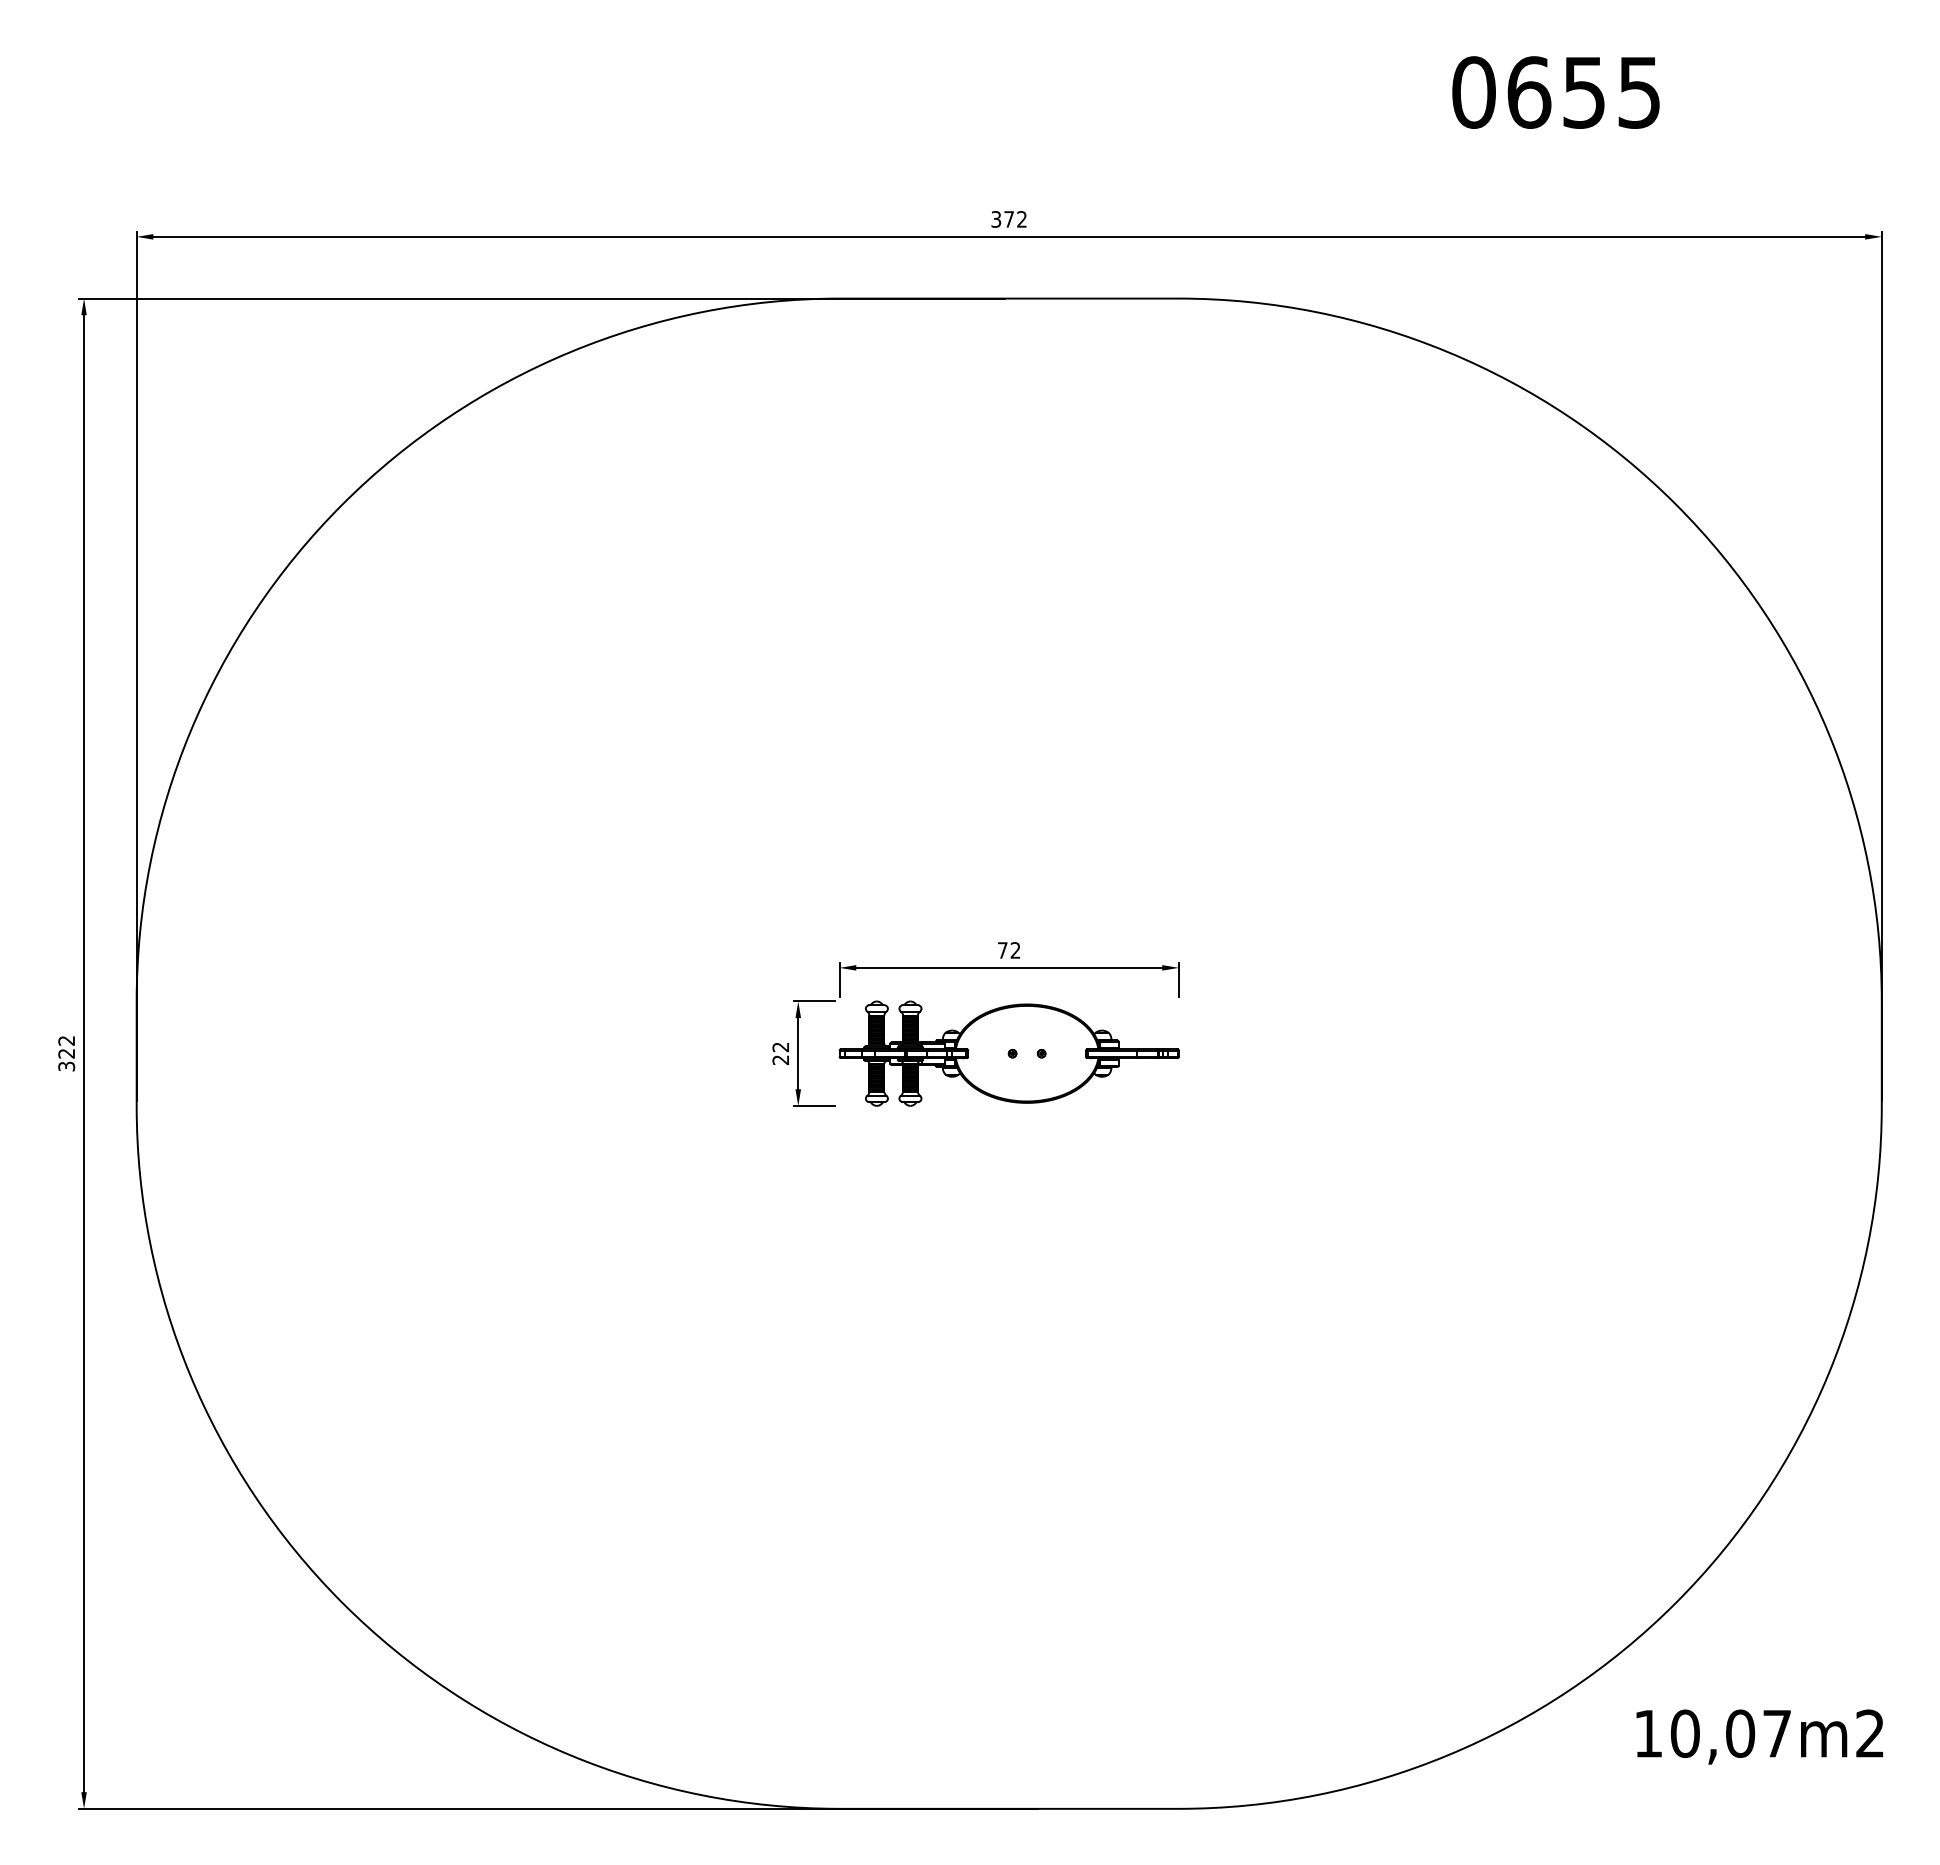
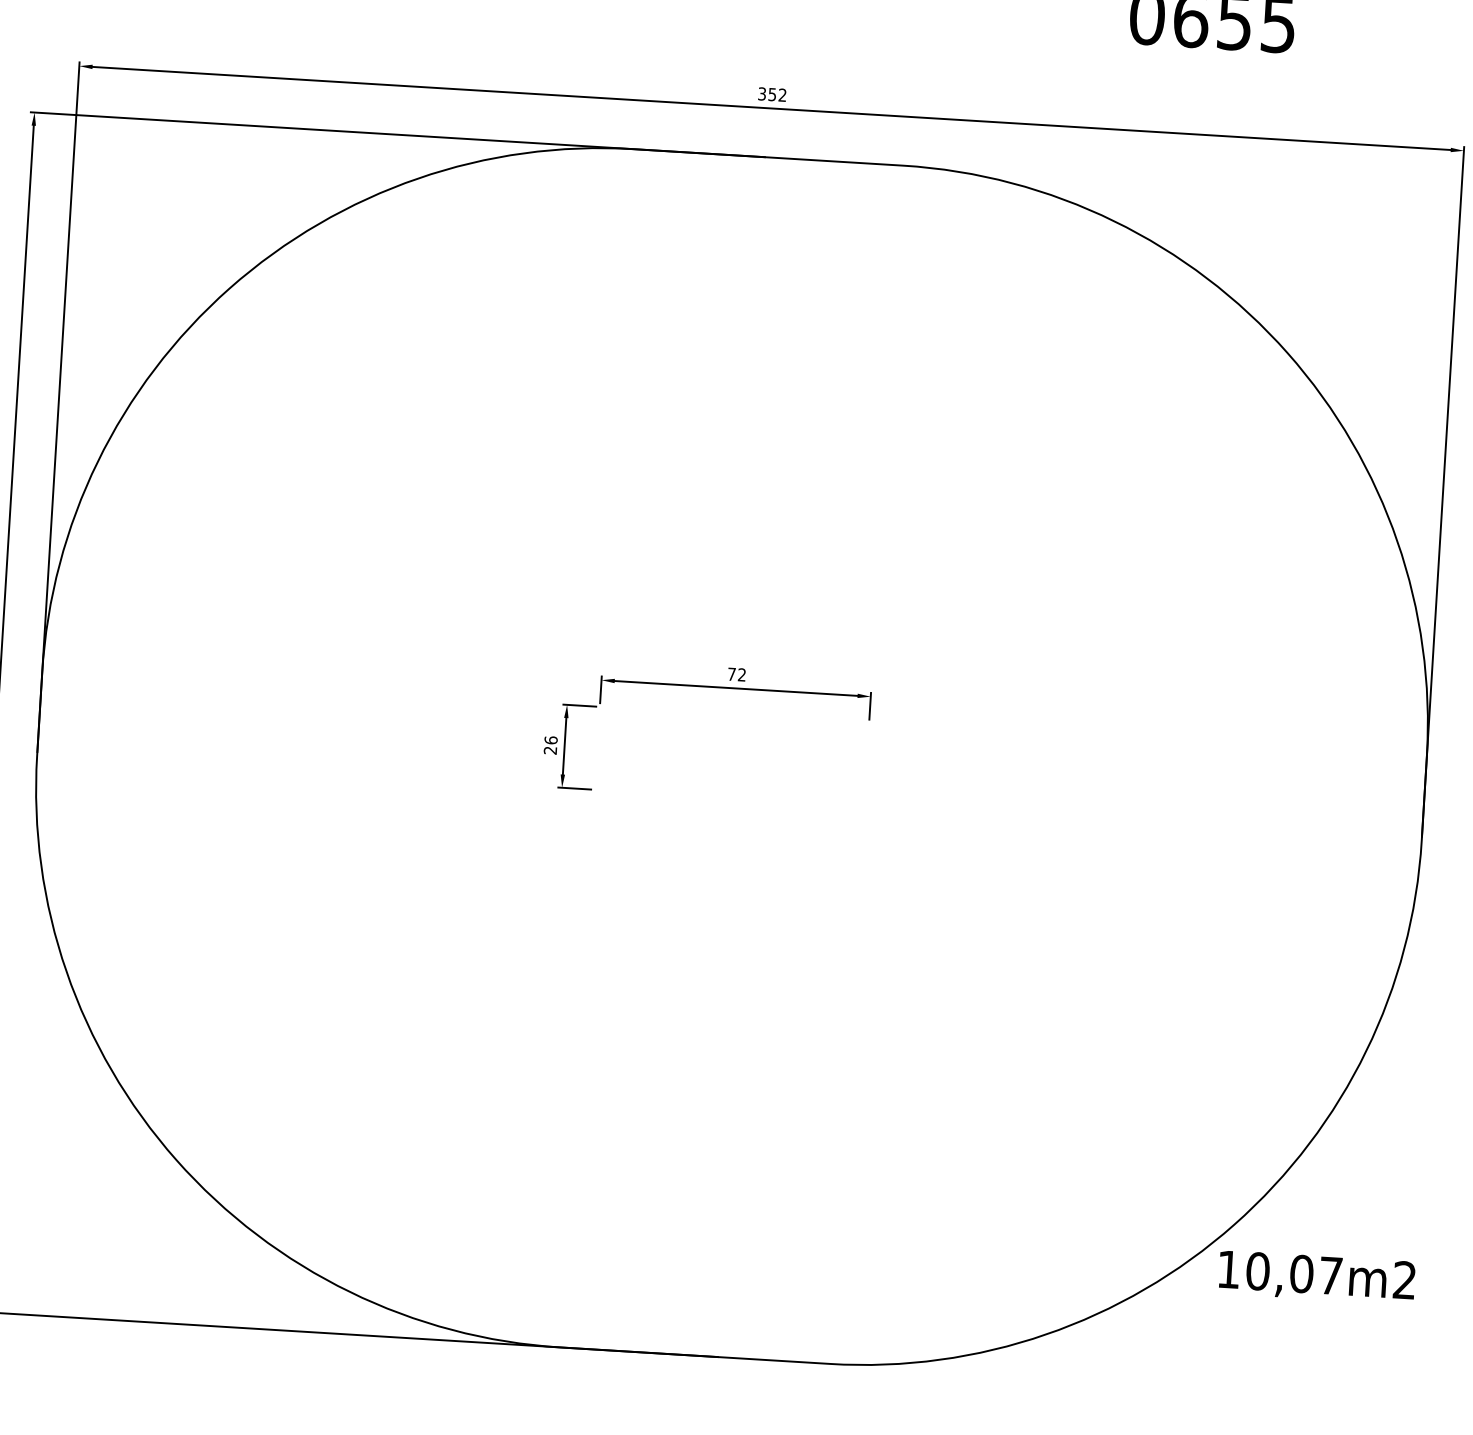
text: (1008, 219) -> (771, 94), 372 -> 352
text: (780, 1047) -> (550, 740), 22 -> 26
part: (1008, 1053) -> (731, 756), removed
text: (1759, 1736) -> (1316, 1277), moved

